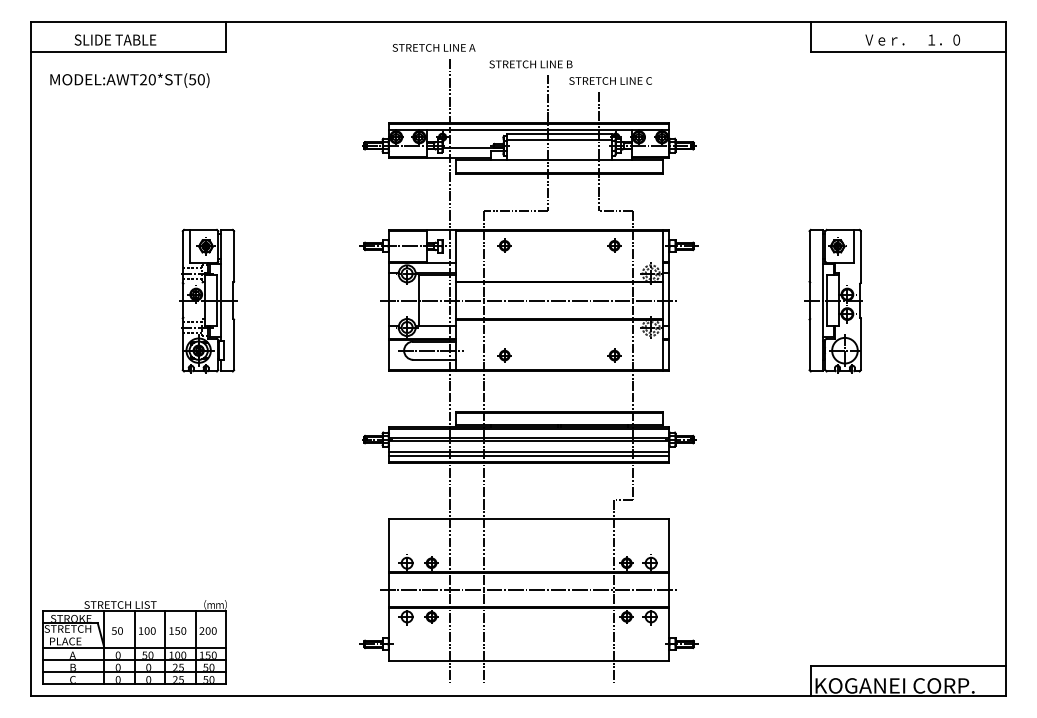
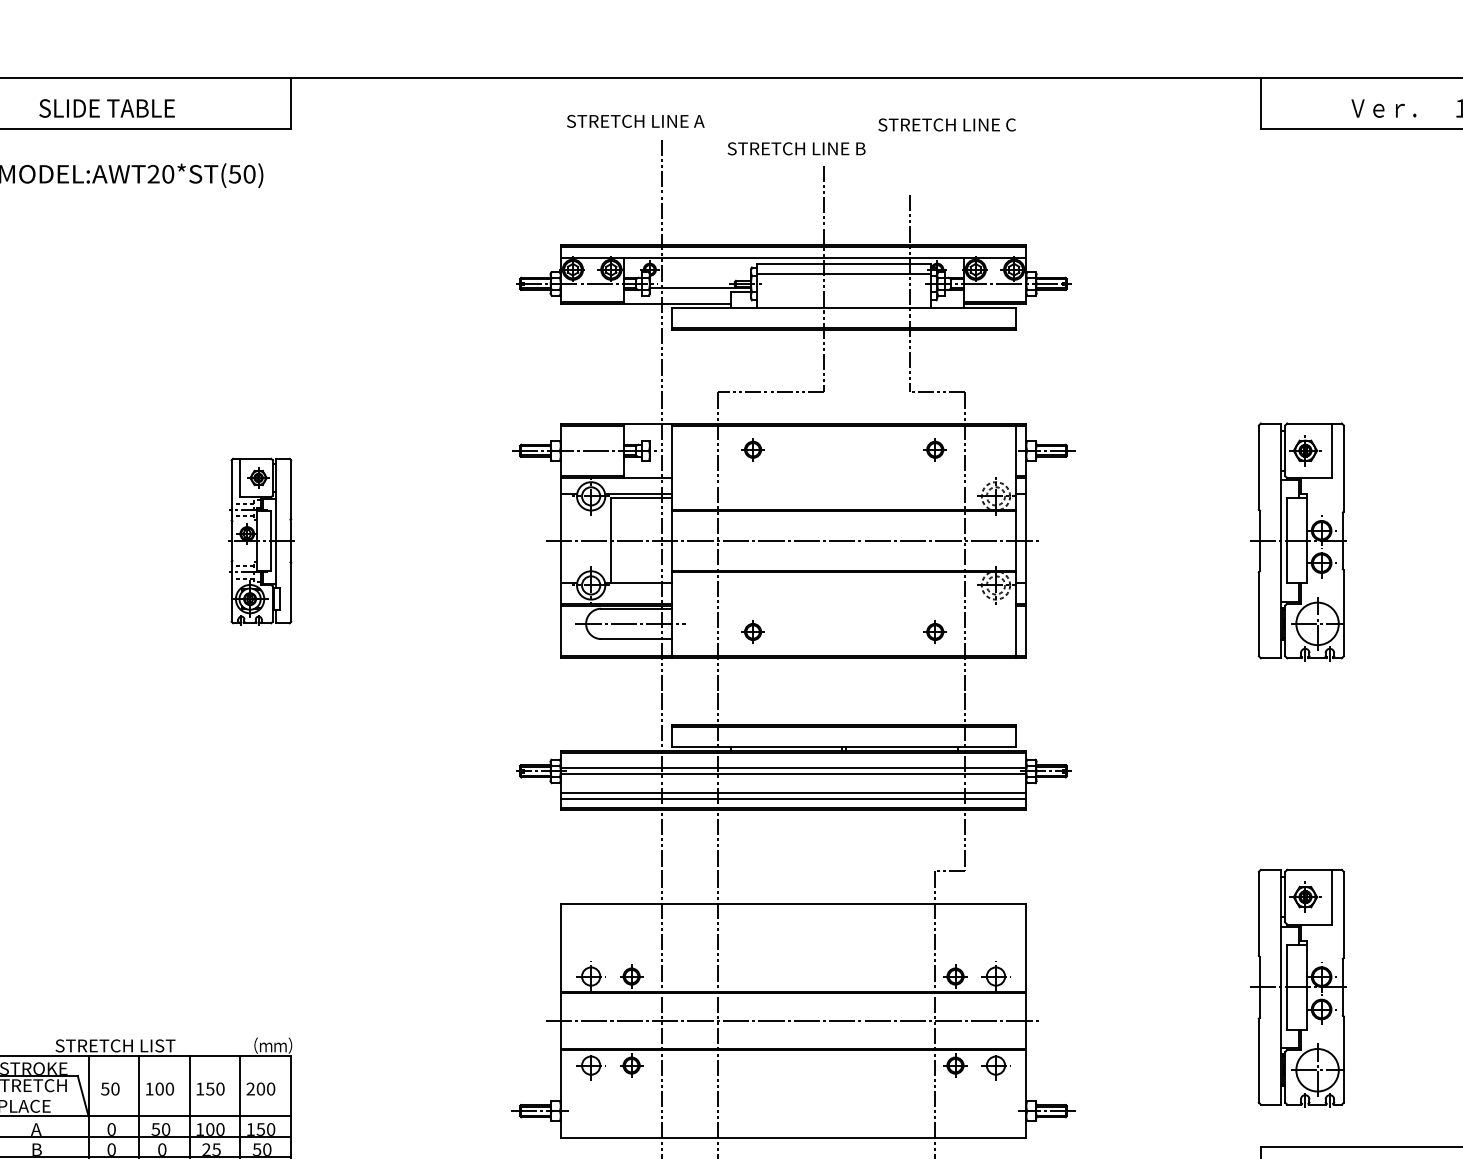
text: (610, 80) -> (946, 124), moved
part: (208, 300) -> (261, 540), size x0.7
part: (833, 569) -> (1298, 986), added

